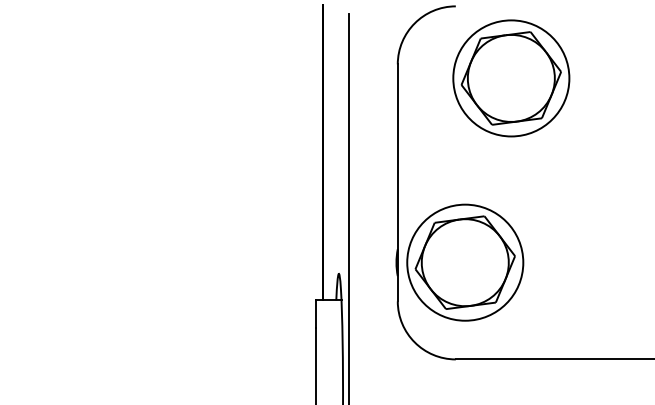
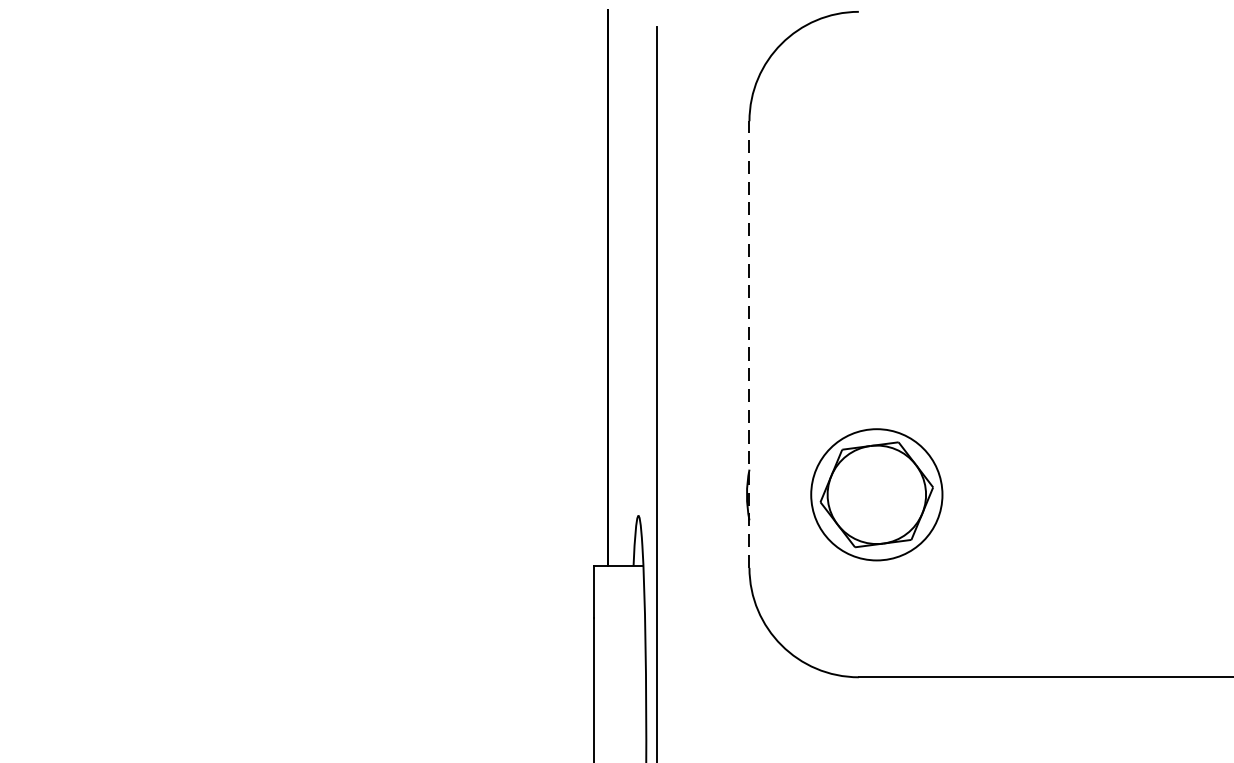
part: (511, 78) -> (963, 147), removed
line: (397, 182) -> (748, 343), solid -> dashed
part: (465, 262) -> (877, 494), size x0.6

